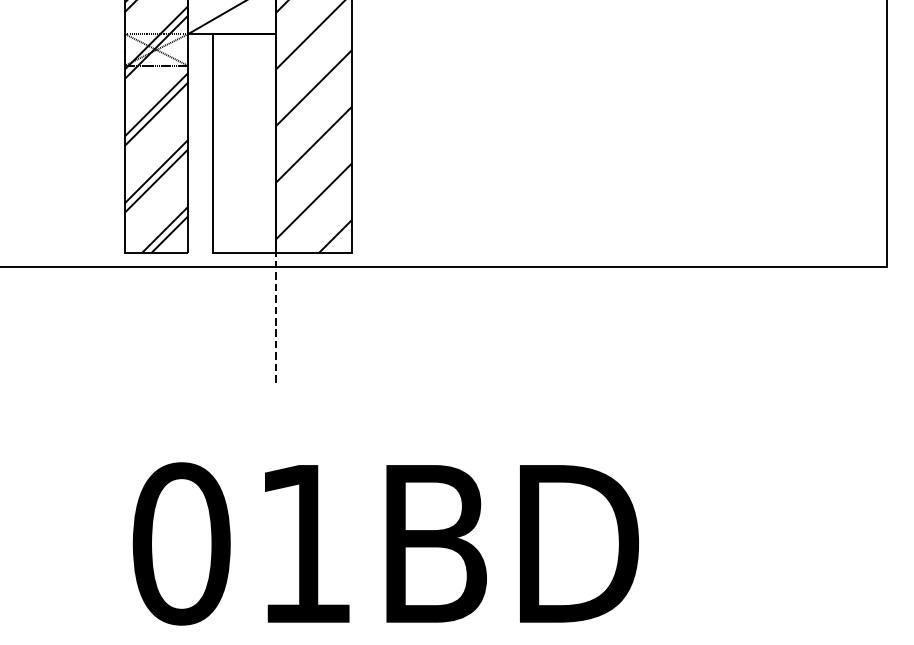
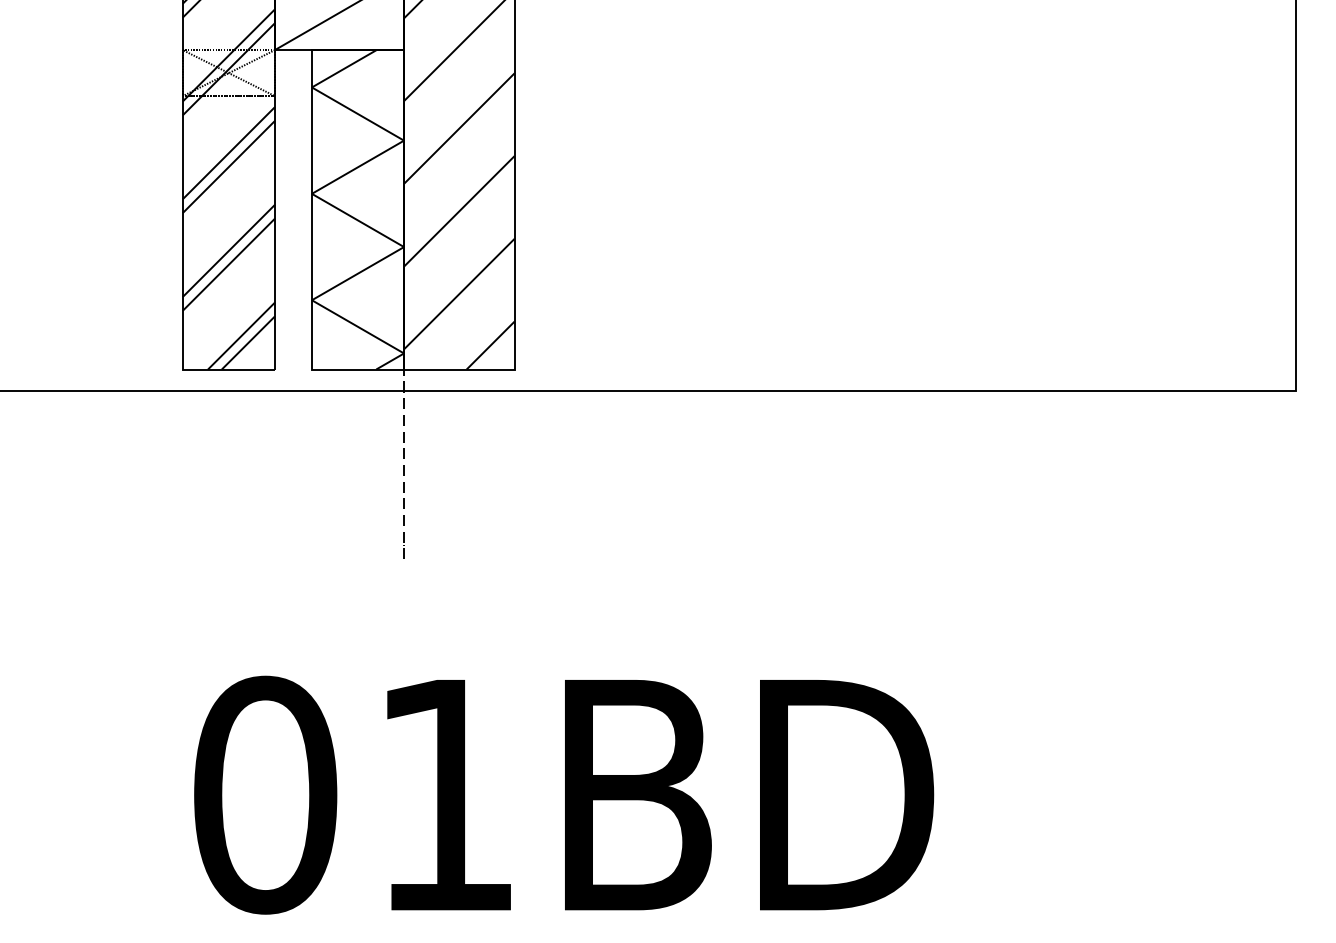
hatch: (244, 143) -> (357, 209), added

